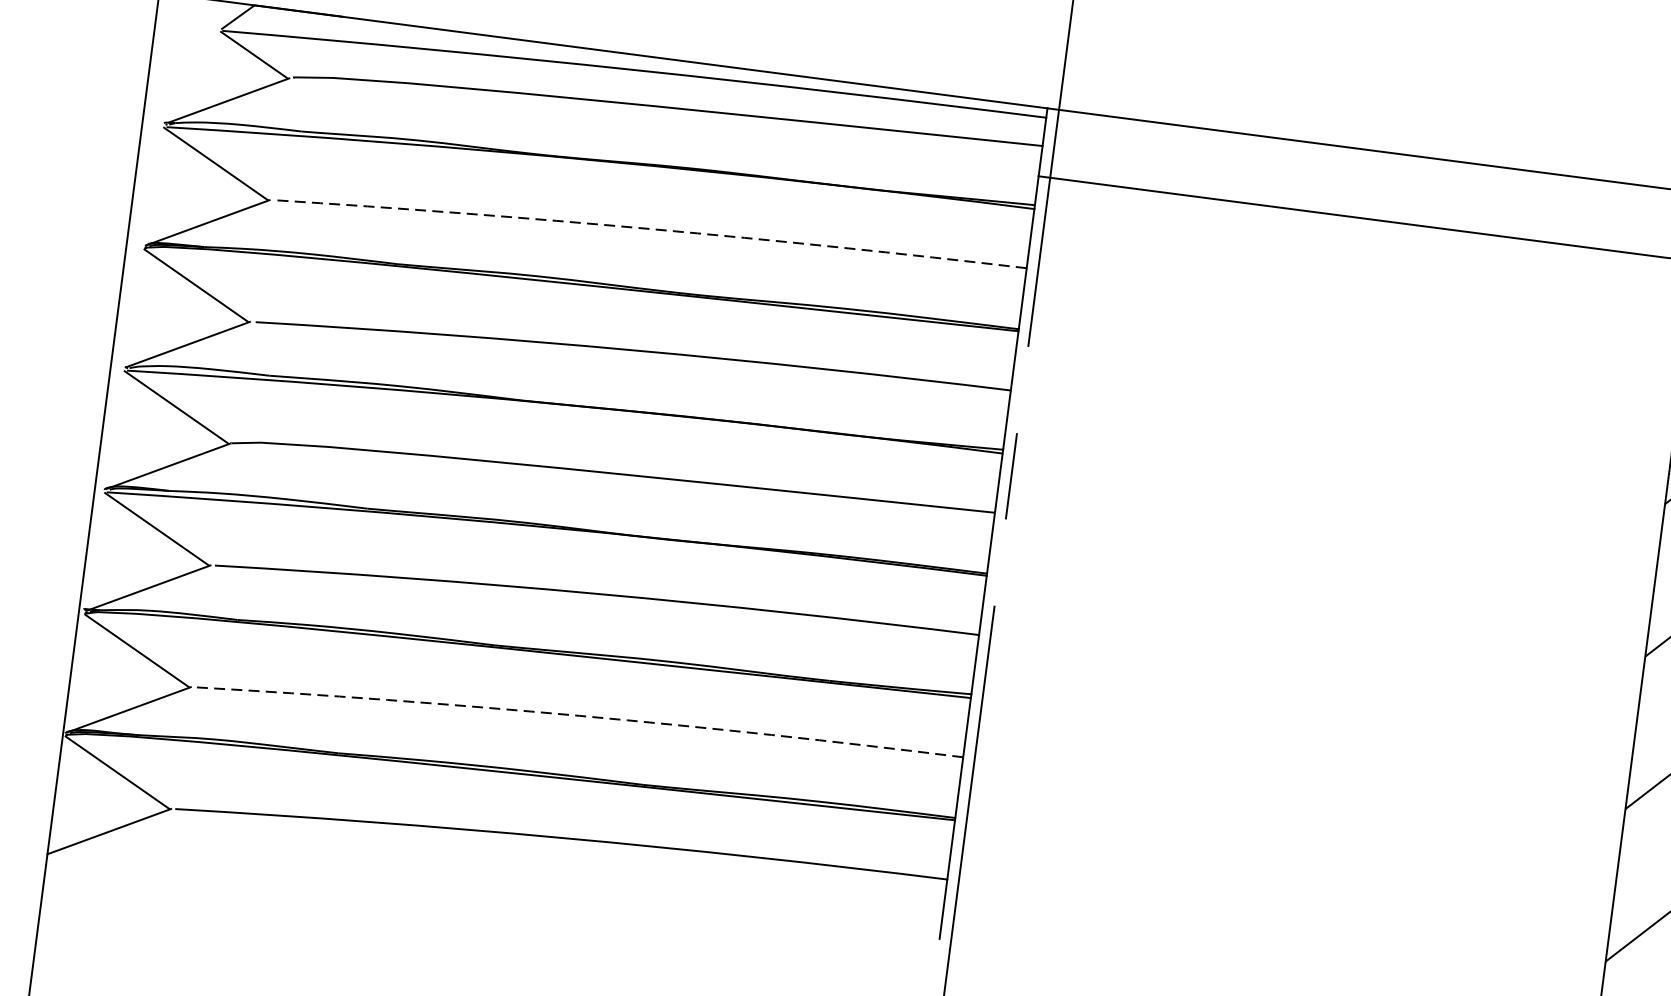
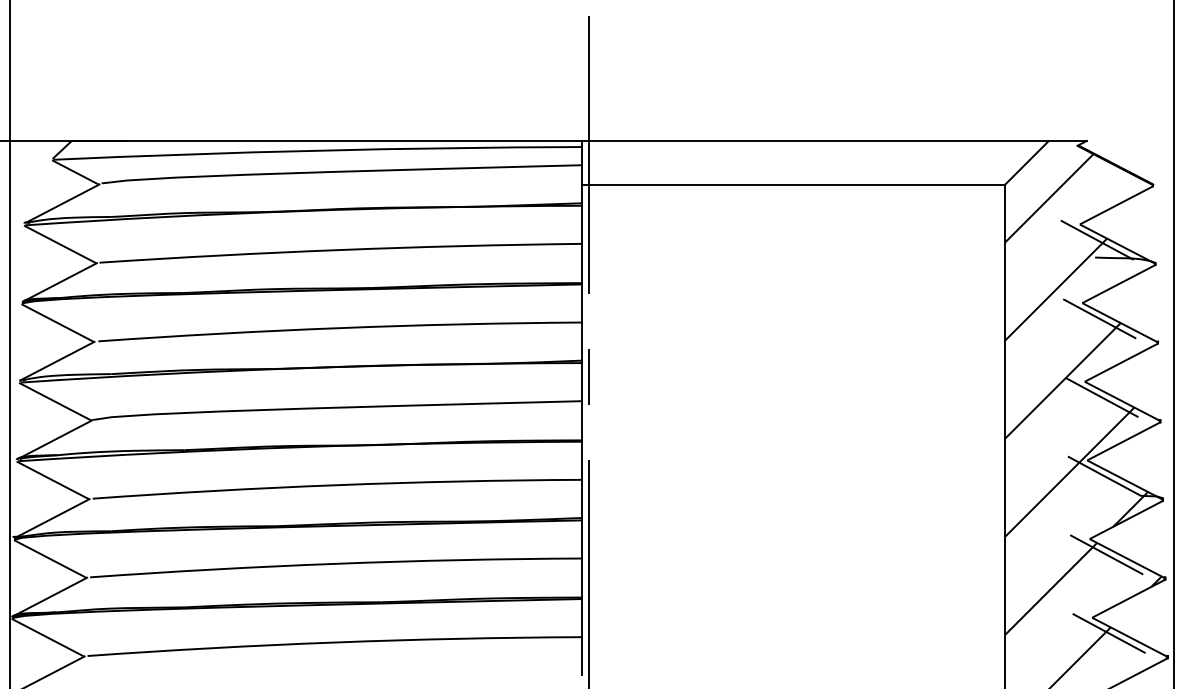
arc: (650, 229) -> (340, 250), dashed -> solid
arc: (579, 715) -> (335, 563), dashed -> solid

